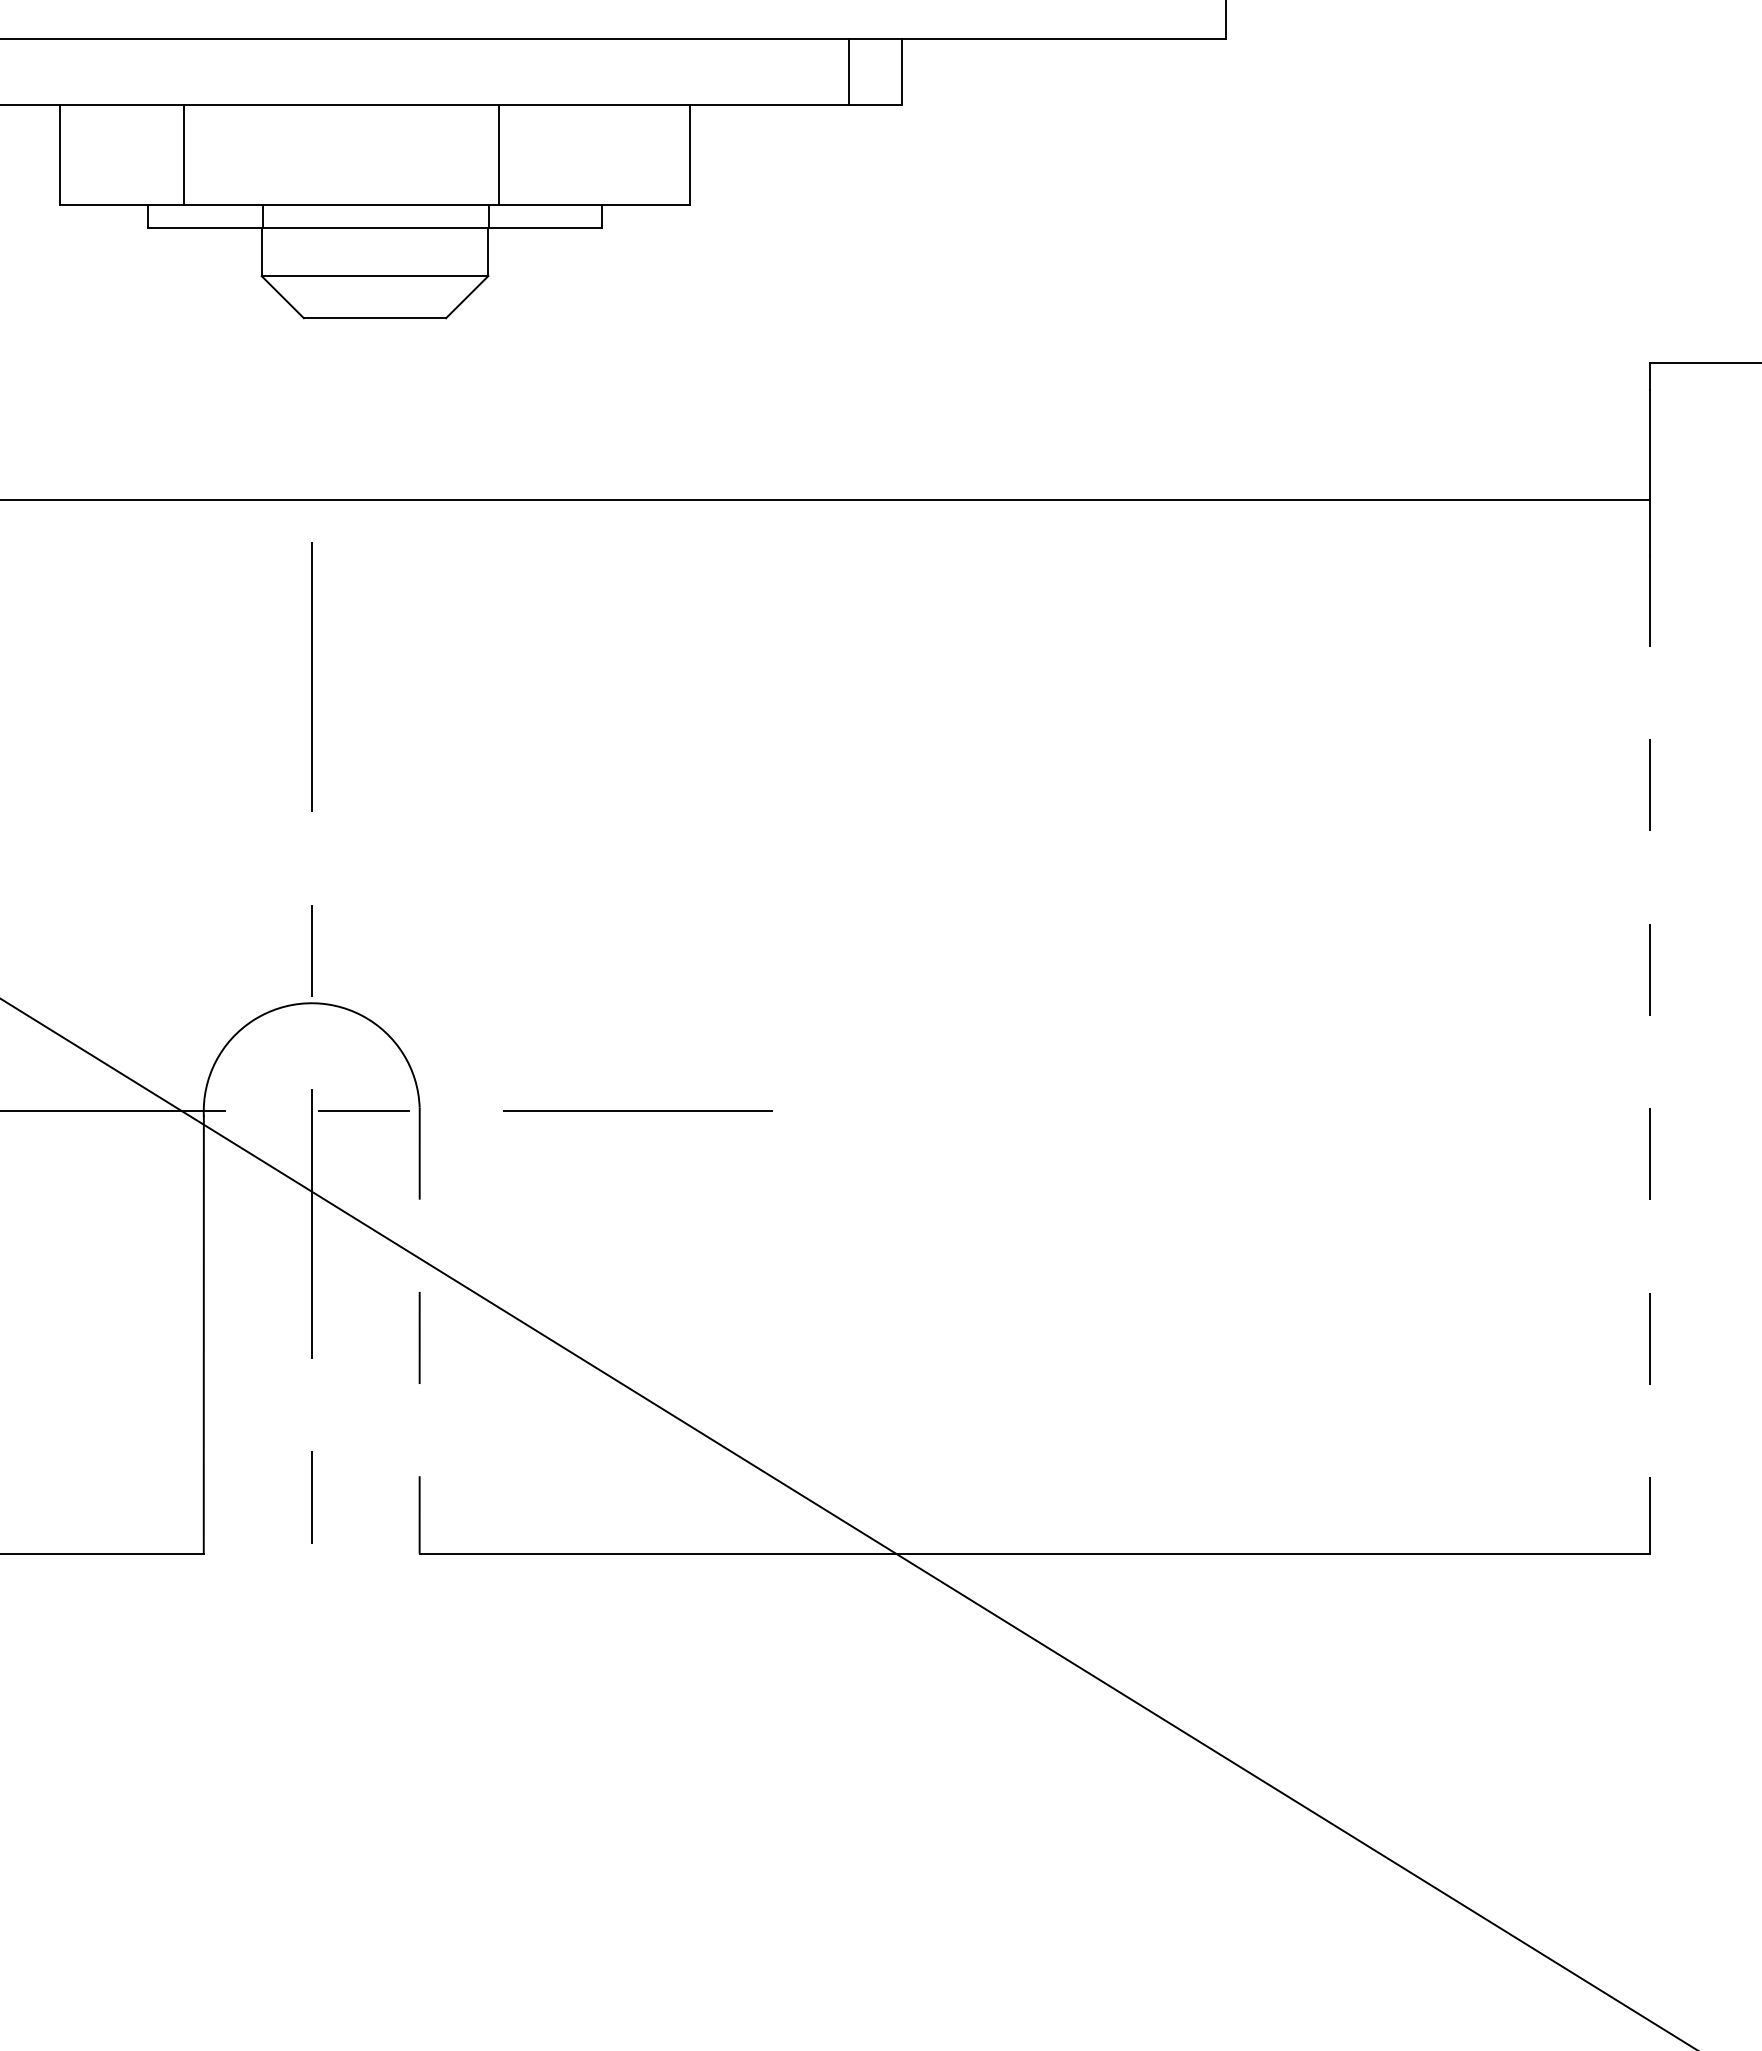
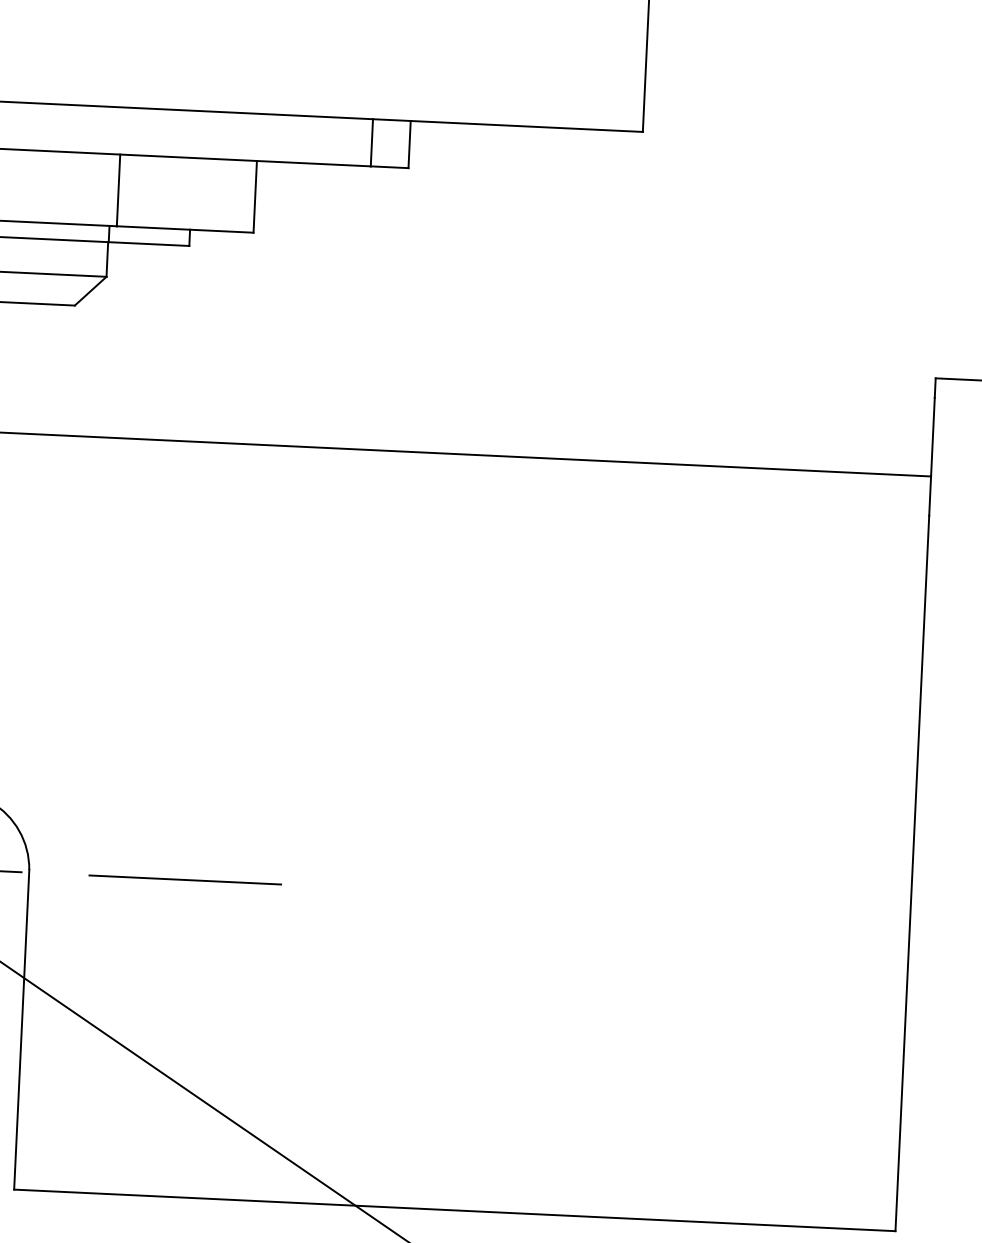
line: (1650, 1054) -> (912, 873), dashed -> solid
line: (419, 1331) -> (21, 1030), dashed -> solid

